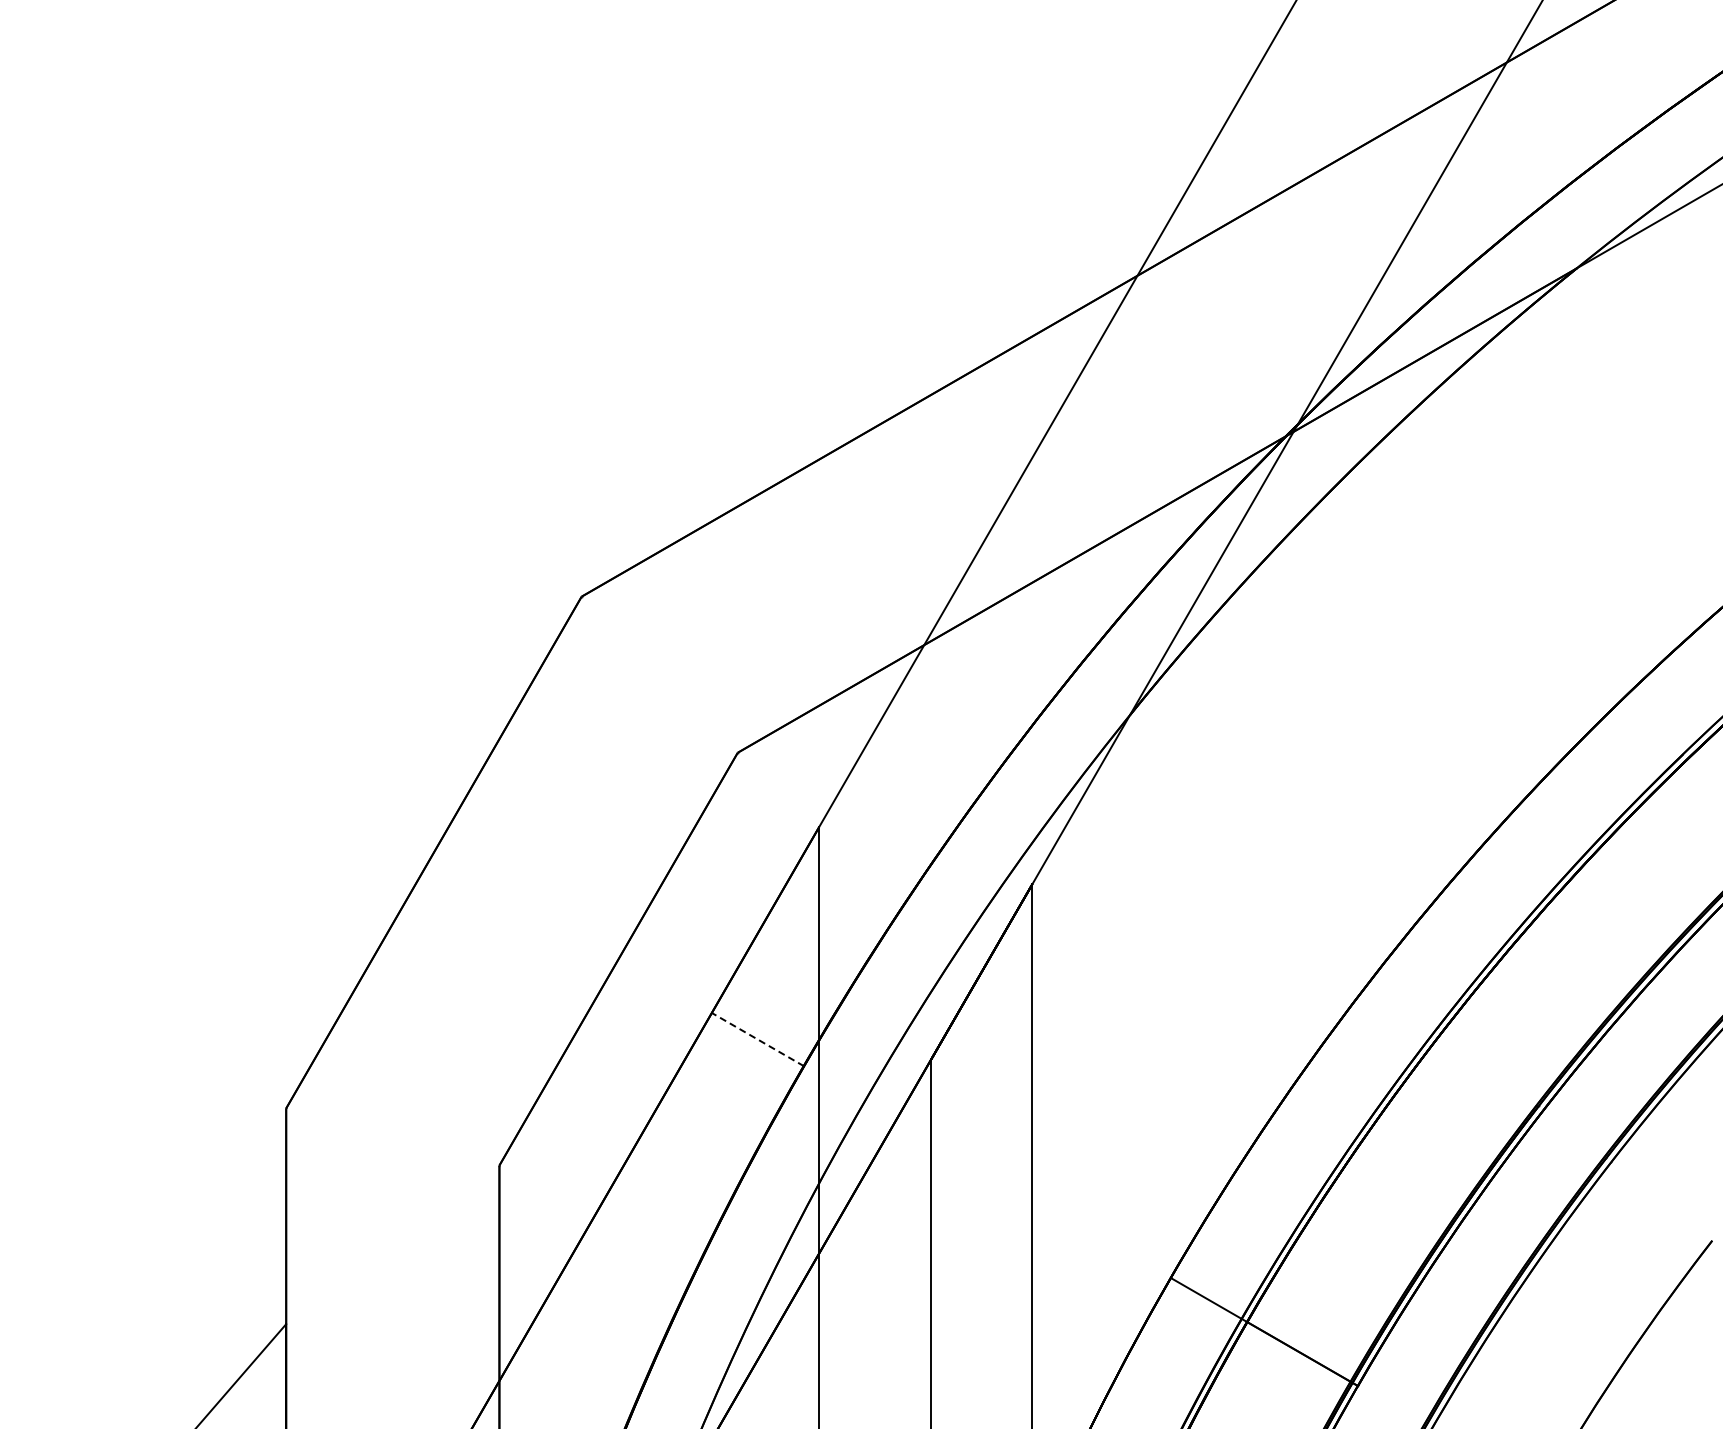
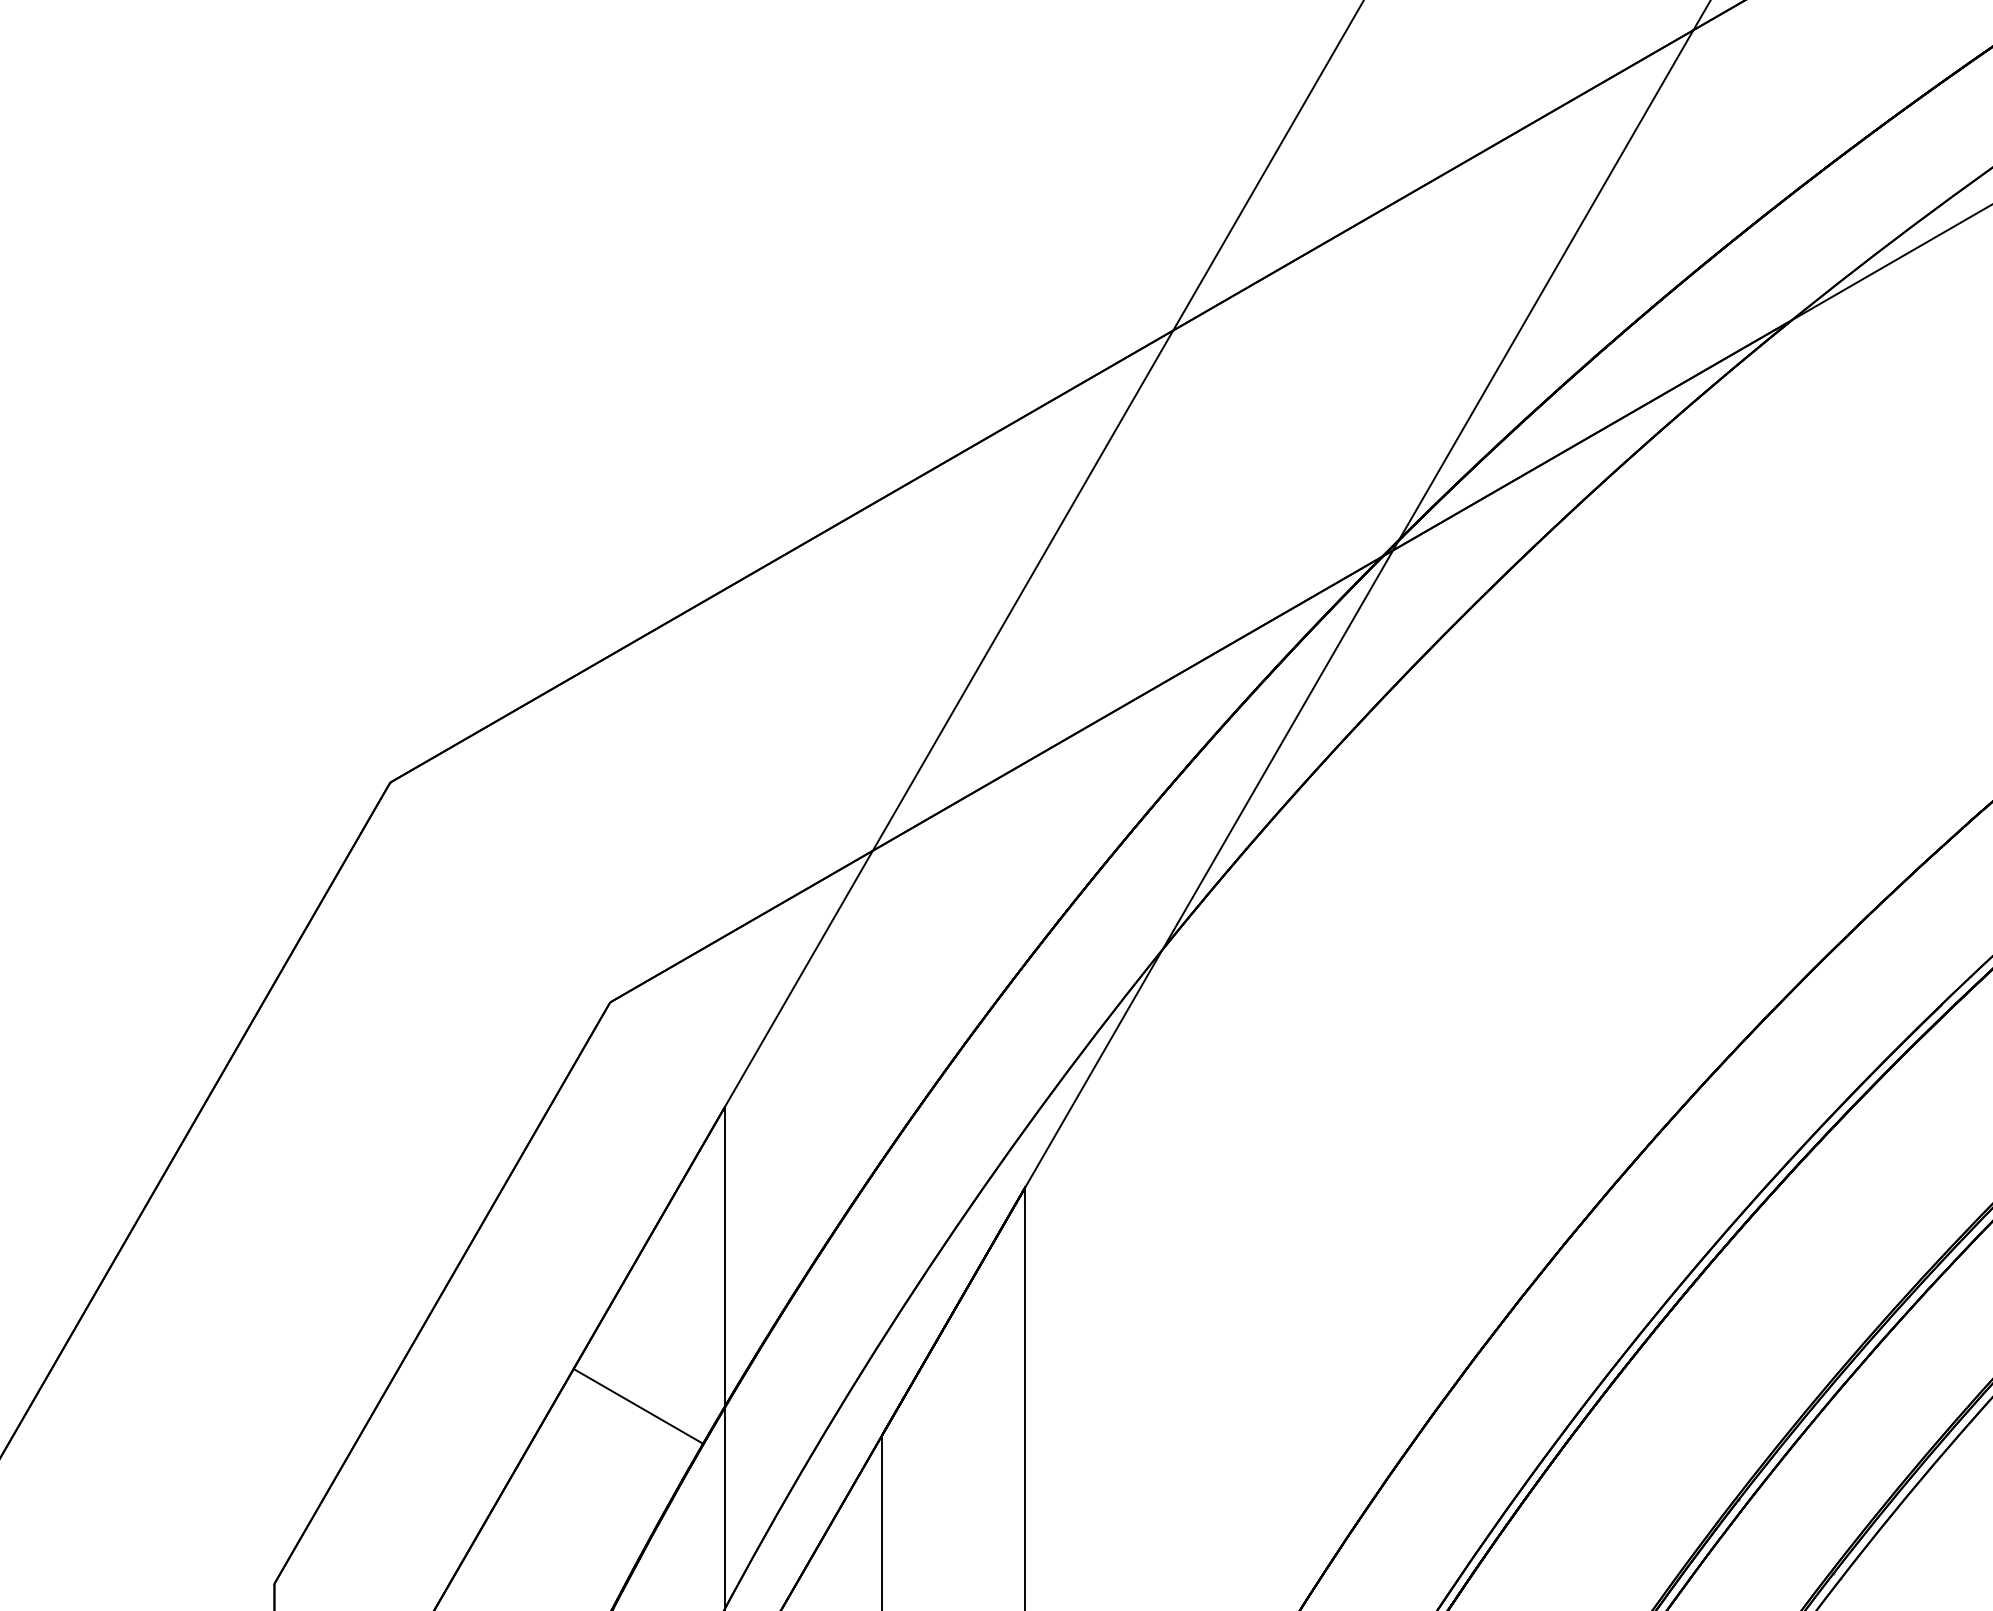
line: (757, 1039) -> (637, 1406), dashed -> solid

